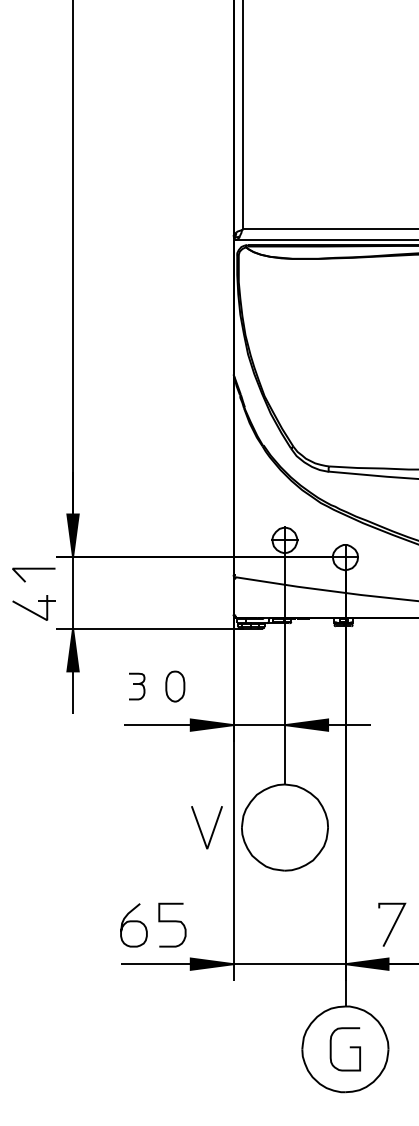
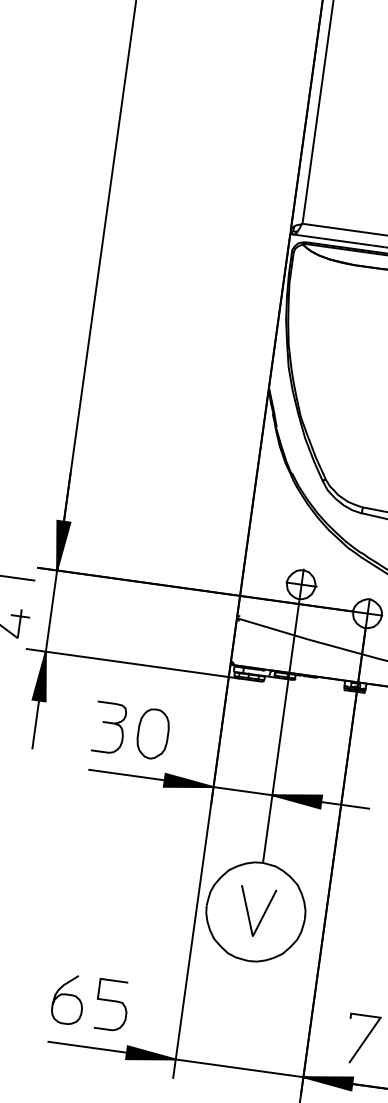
part: (136, 686) -> (108, 727), size x1.67
part: (175, 686) -> (153, 733), size x1.43
line: (201, 829) -> (249, 913), moved

